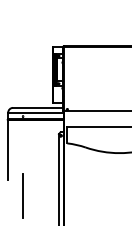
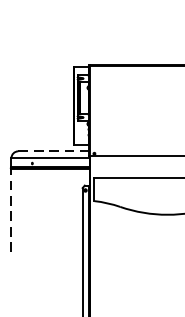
line: (38, 107) -> (53, 150), solid -> dashed
line: (7, 150) -> (10, 211), solid -> dashed
line: (23, 195) -> (32, 274), removed

